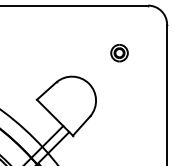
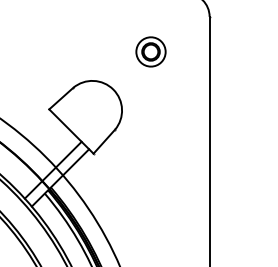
part: (119, 52) -> (150, 51), size x1.43

